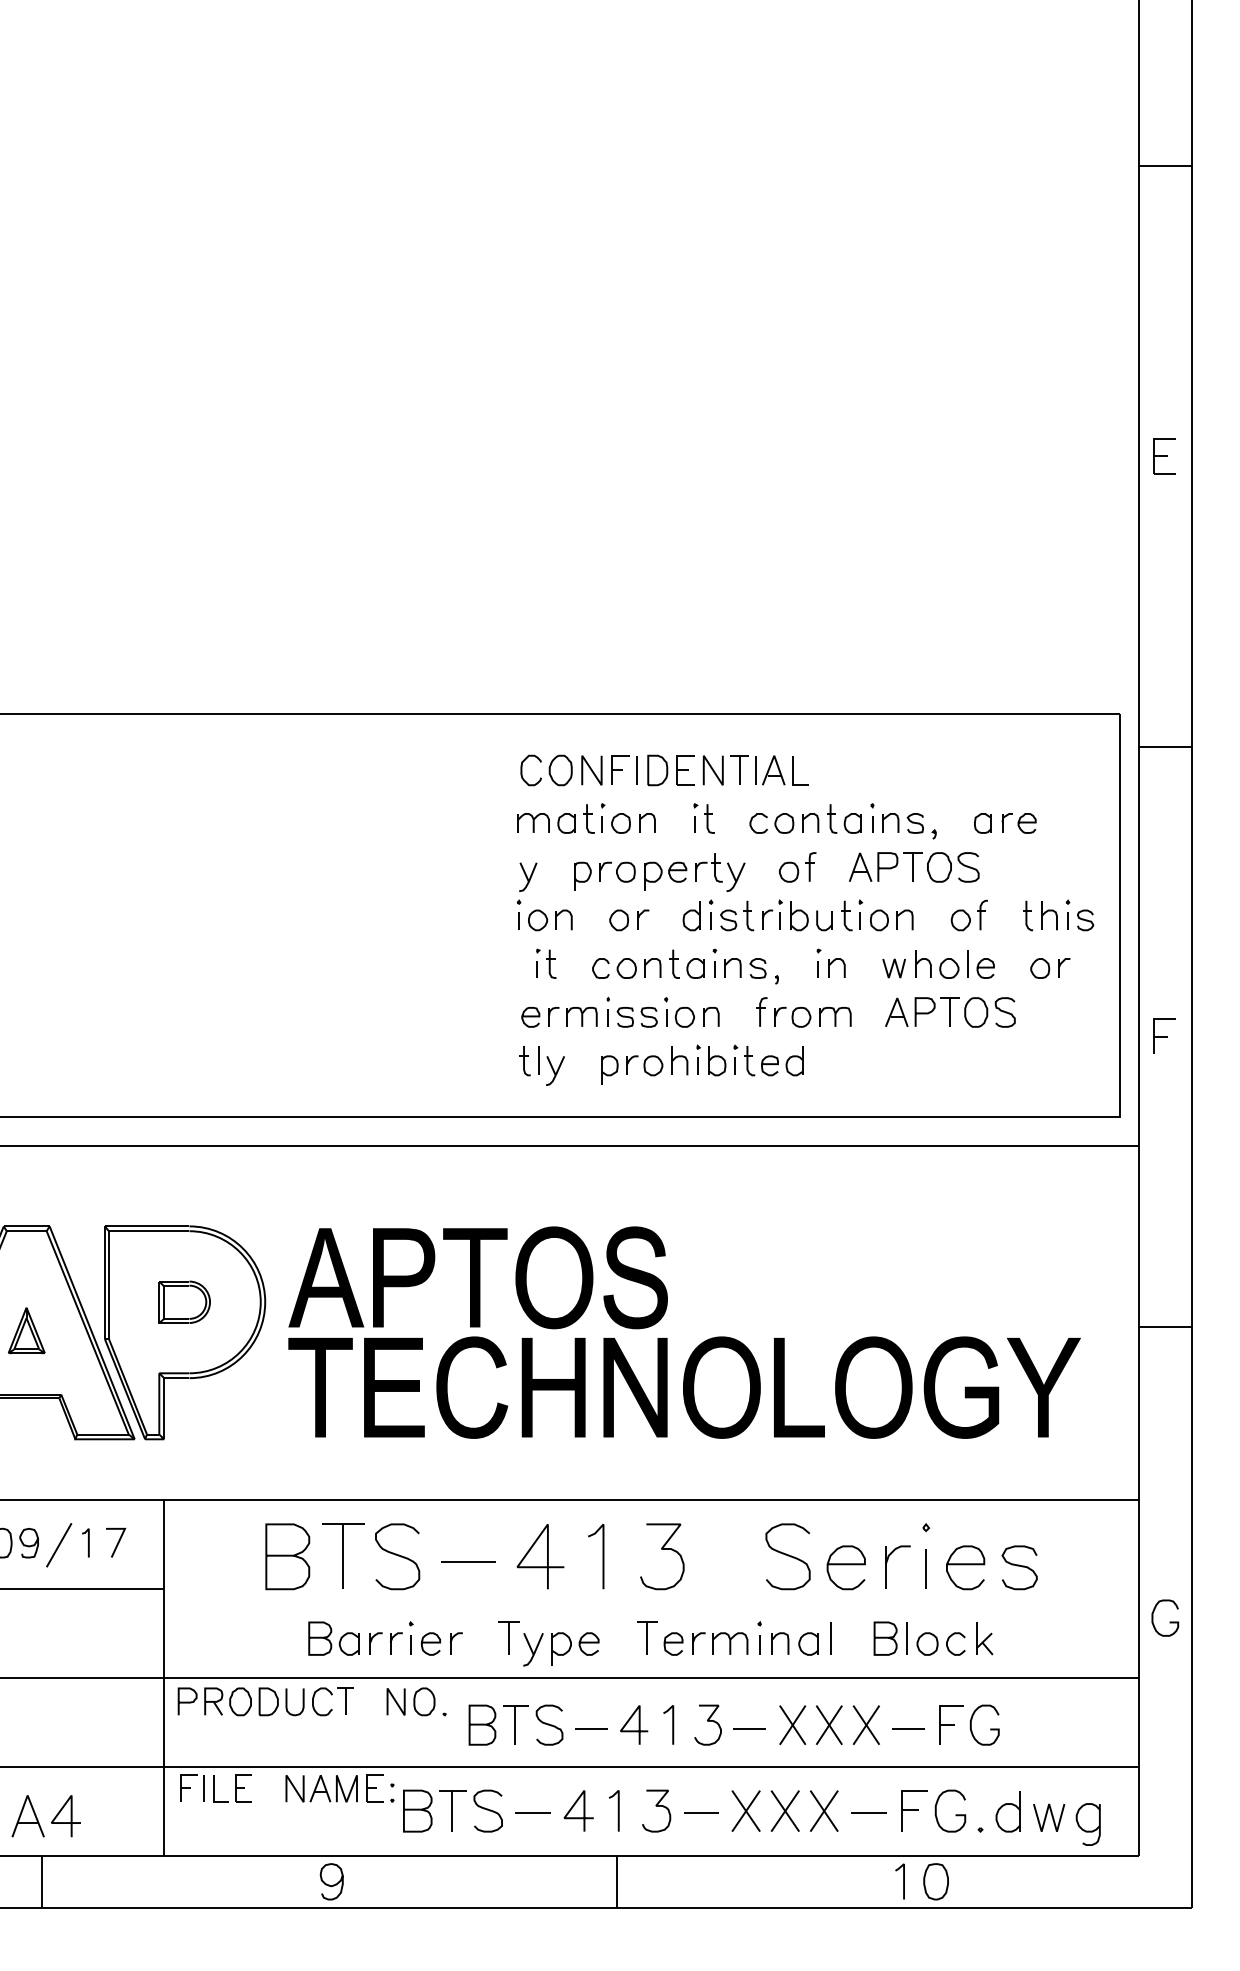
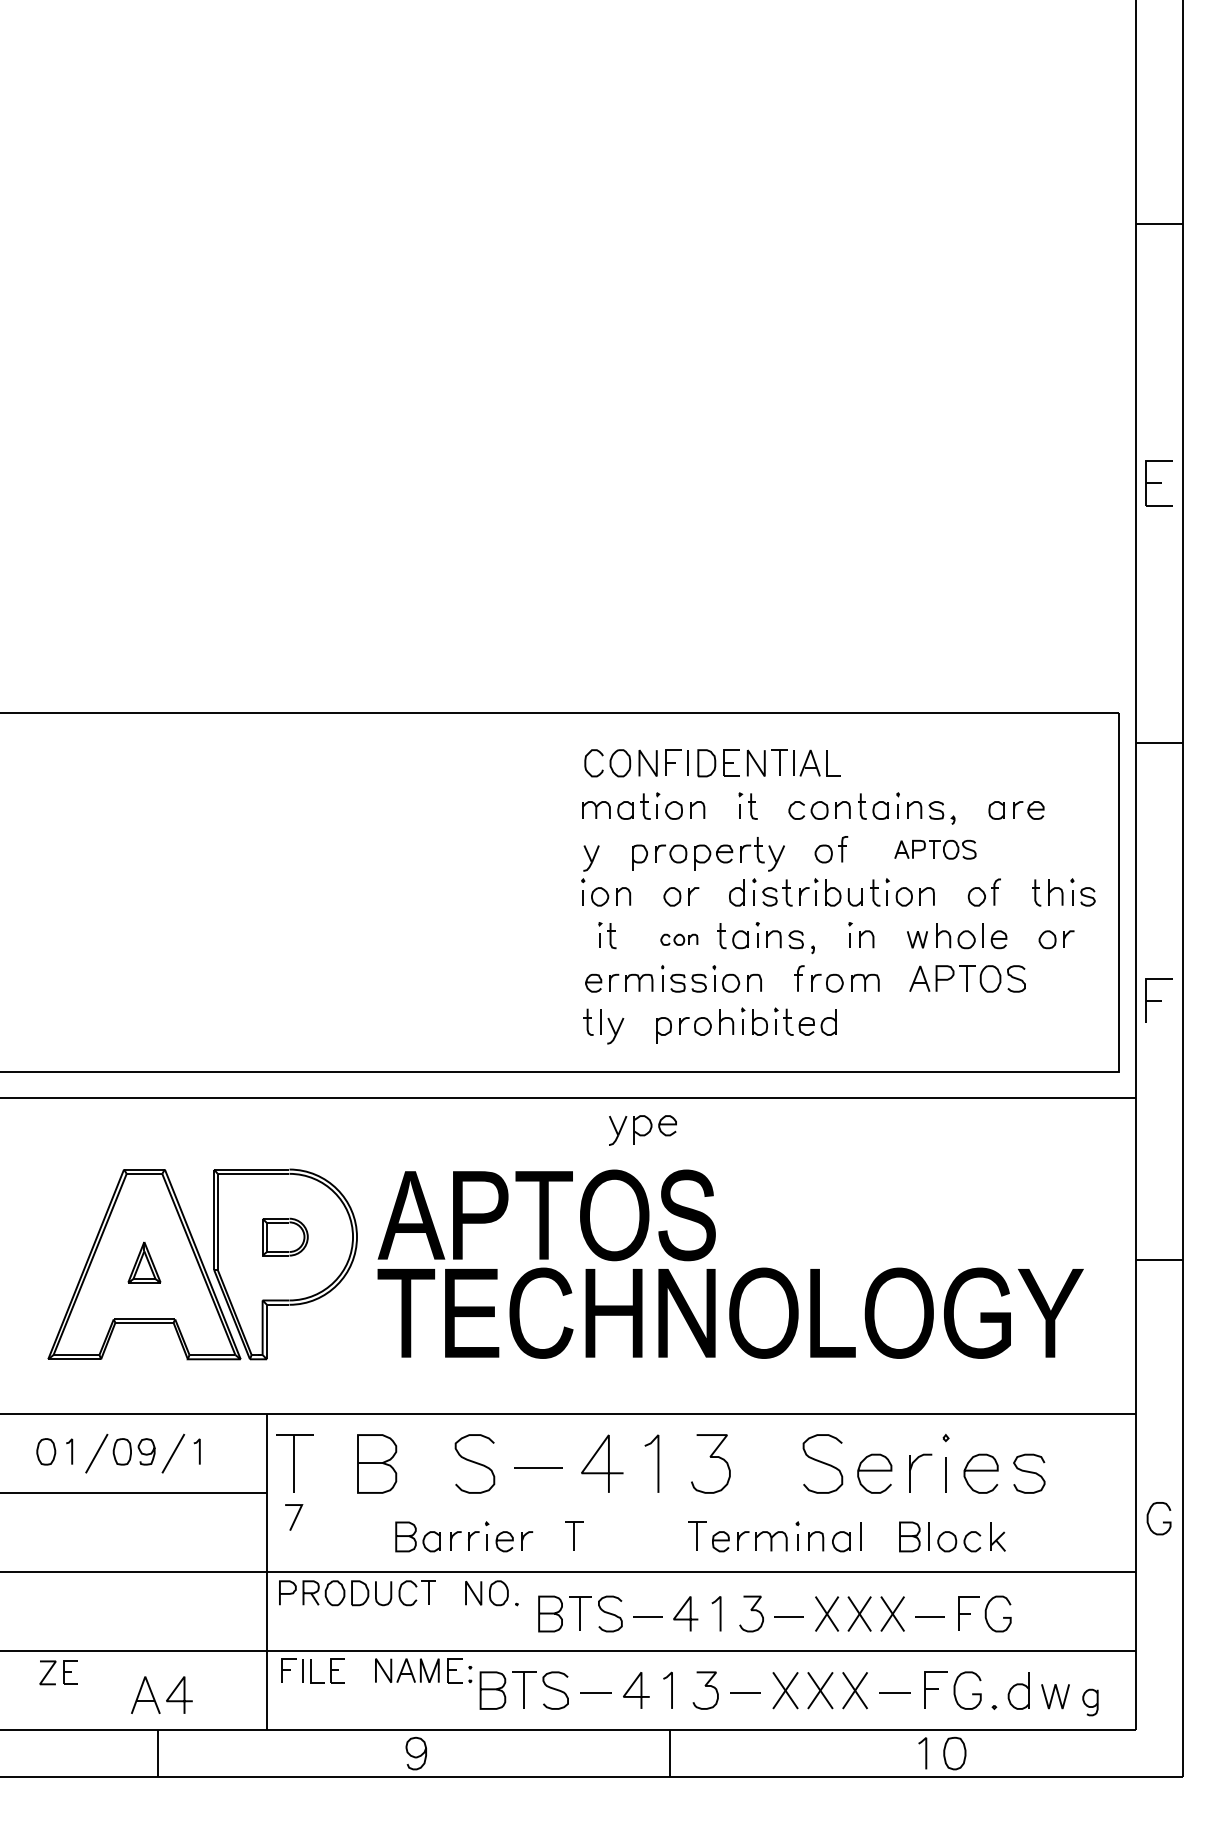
part: (1164, 456) -> (1158, 483), size x1.4
part: (914, 867) -> (935, 849), size x0.7
part: (627, 968) -> (679, 939), size x0.6
part: (1164, 1035) -> (1158, 999), size x1.4
line: (117, 1542) -> (295, 1517), moved
part: (343, 1556) -> (294, 1463), moved
part: (560, 1649) -> (642, 1130), moved
part: (1088, 1824) -> (1090, 1702), size x0.7

